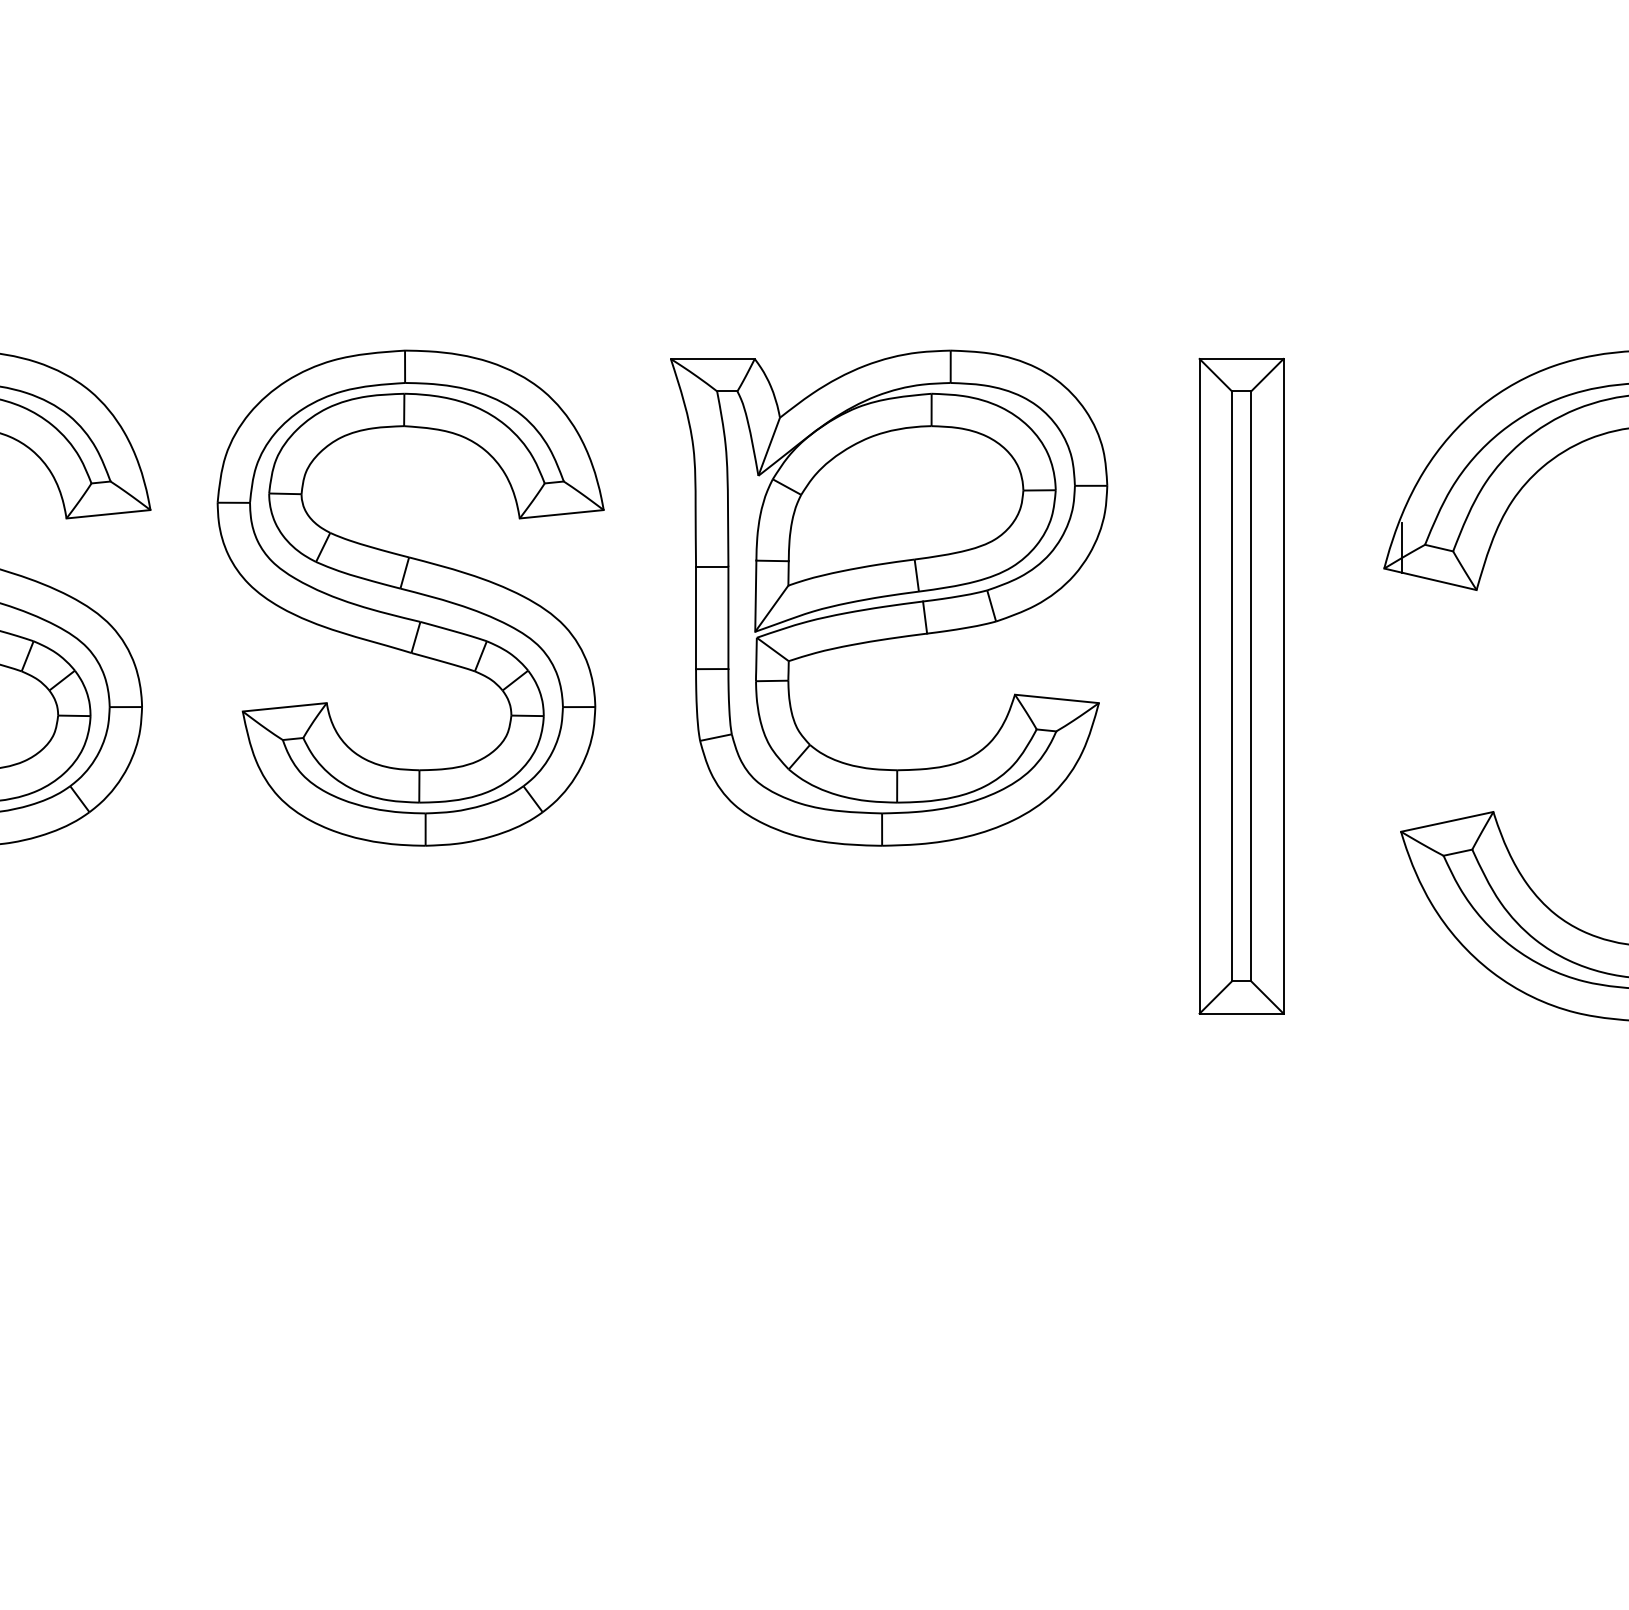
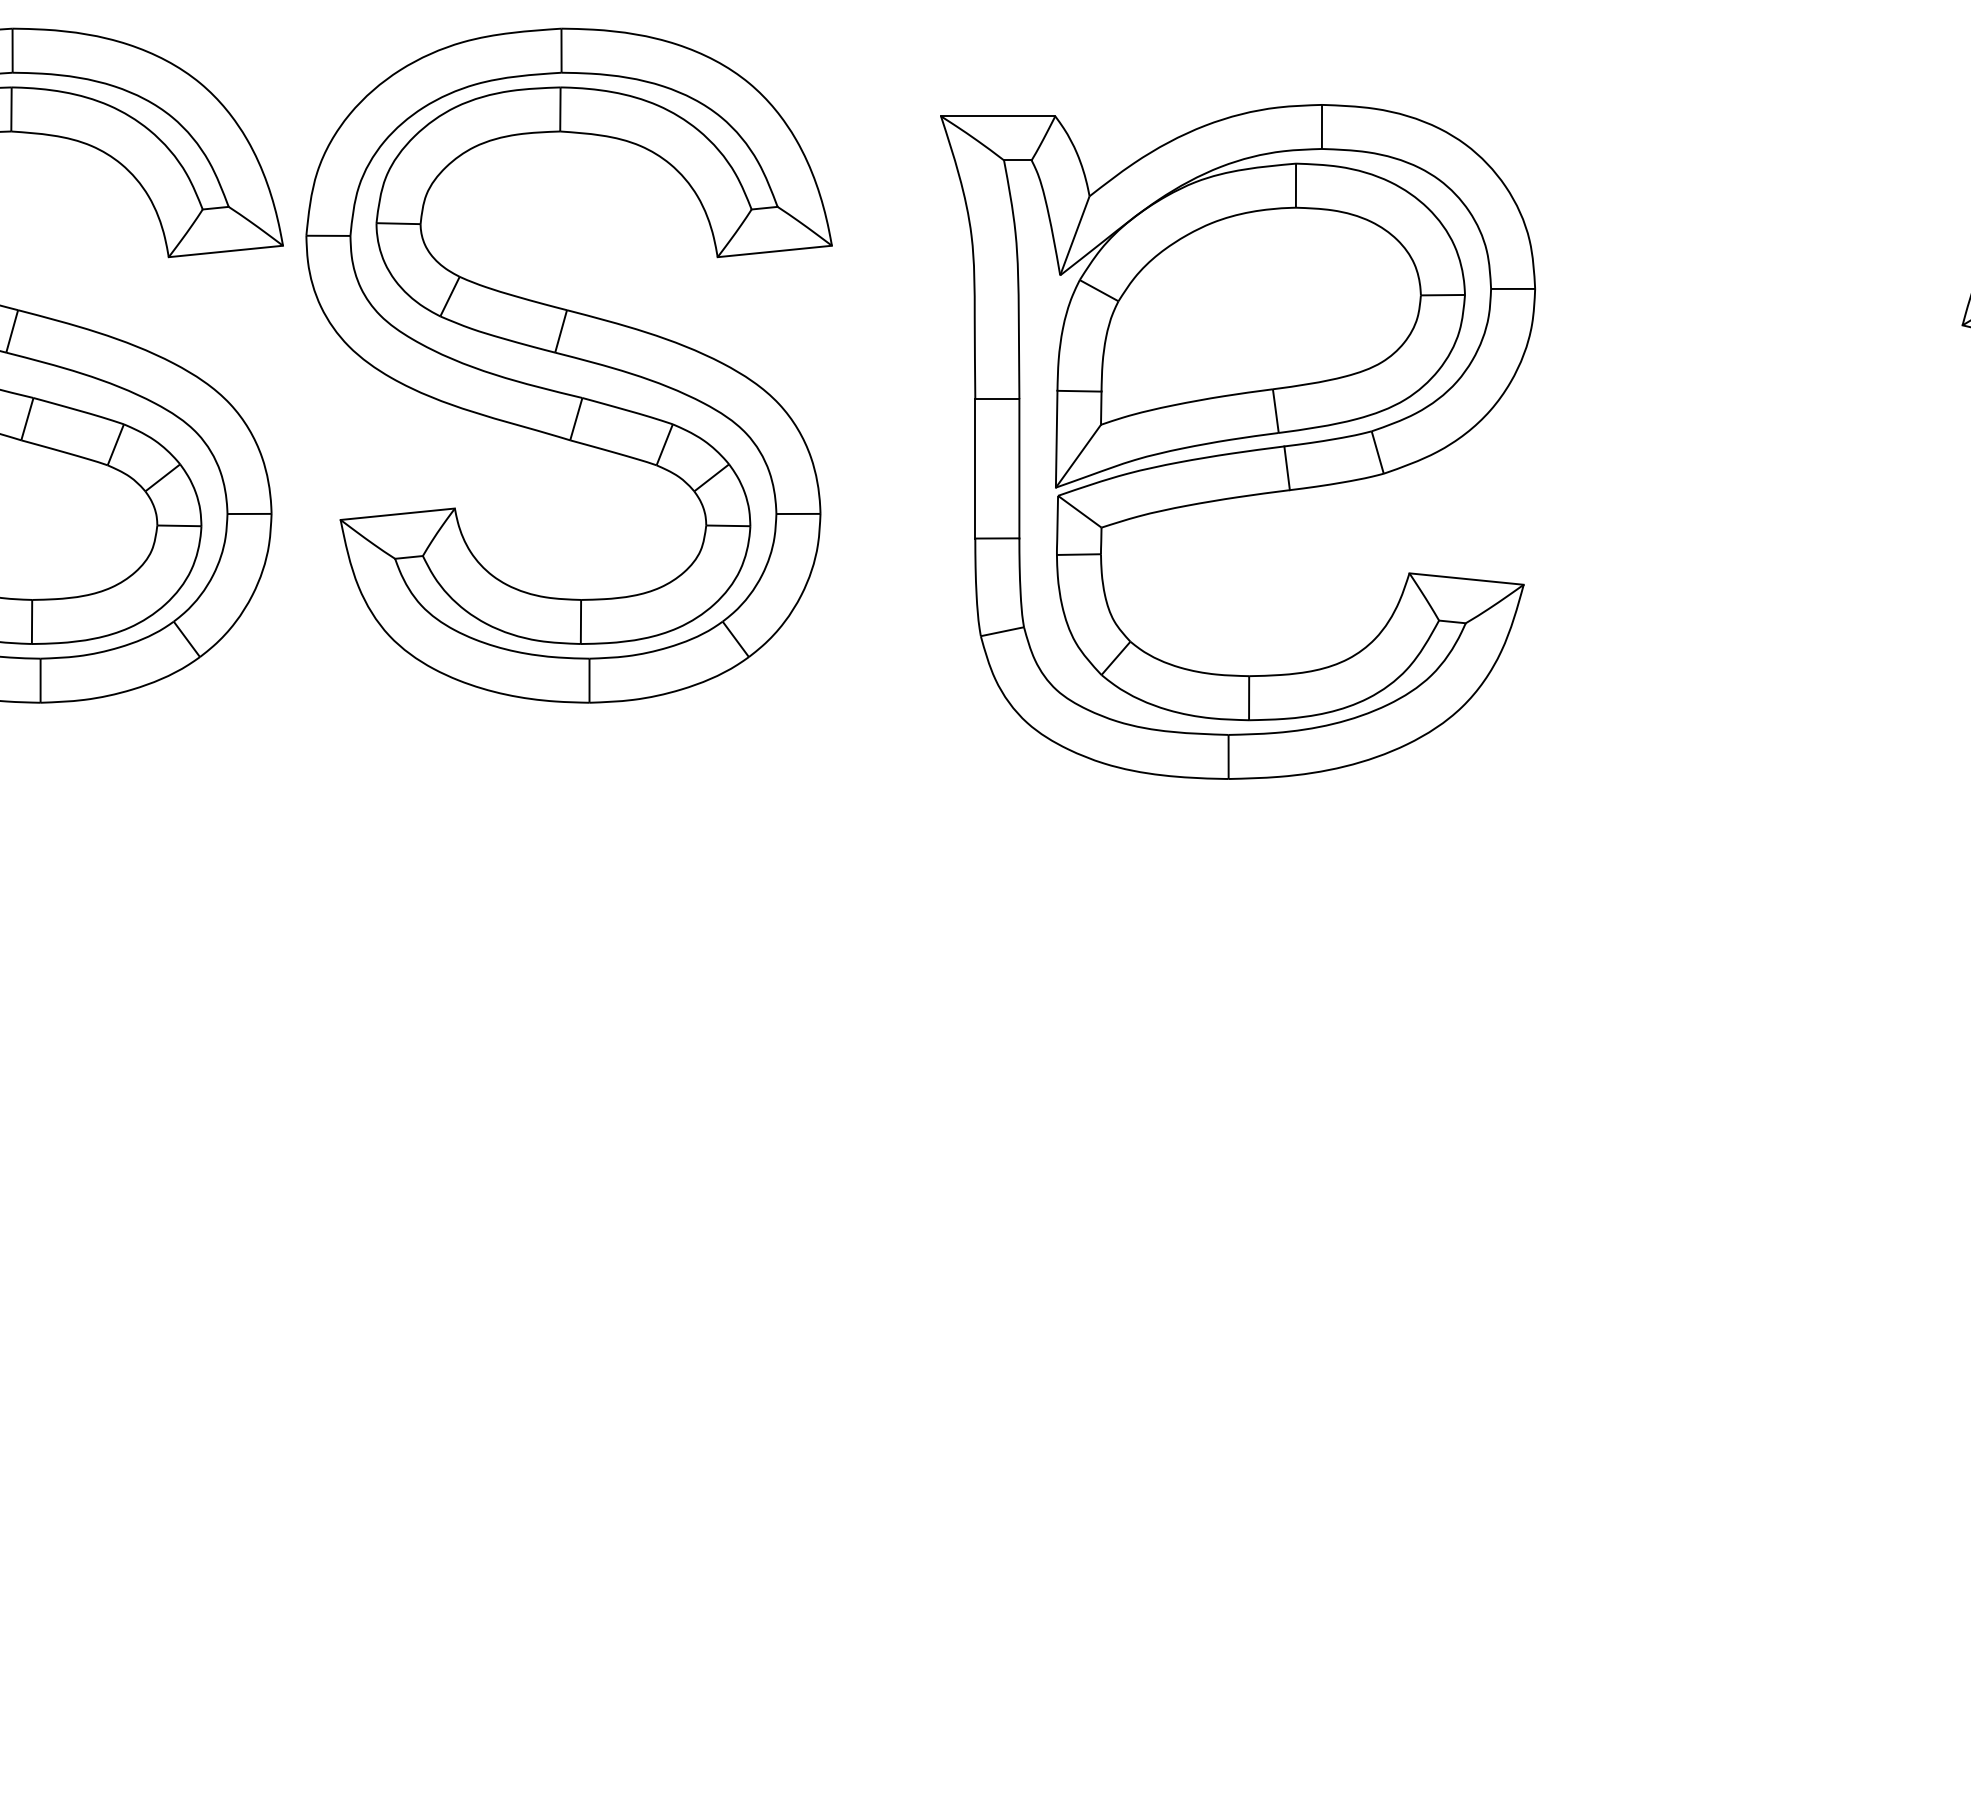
part: (410, 597) -> (568, 364), moved
part: (889, 597) -> (1238, 440), moved
part: (1241, 685) -> (1768, 484), removed

